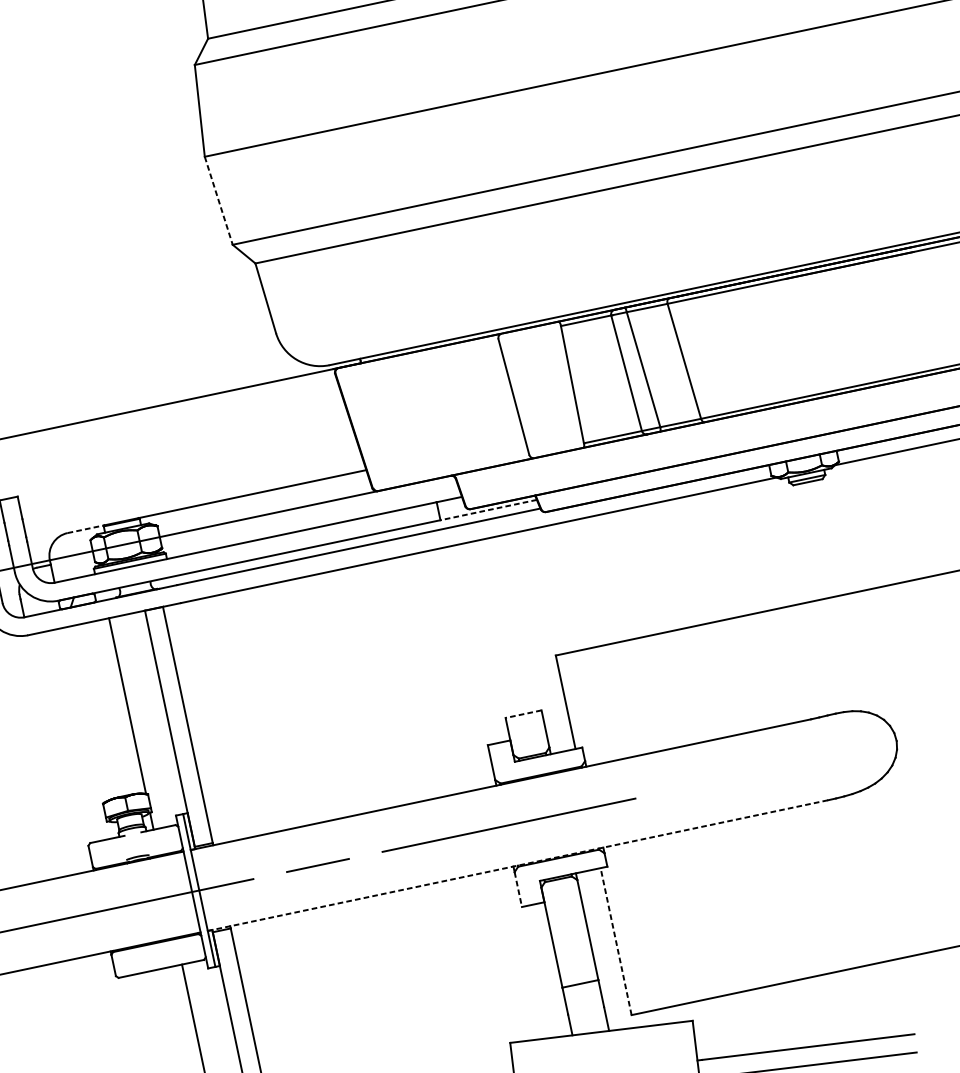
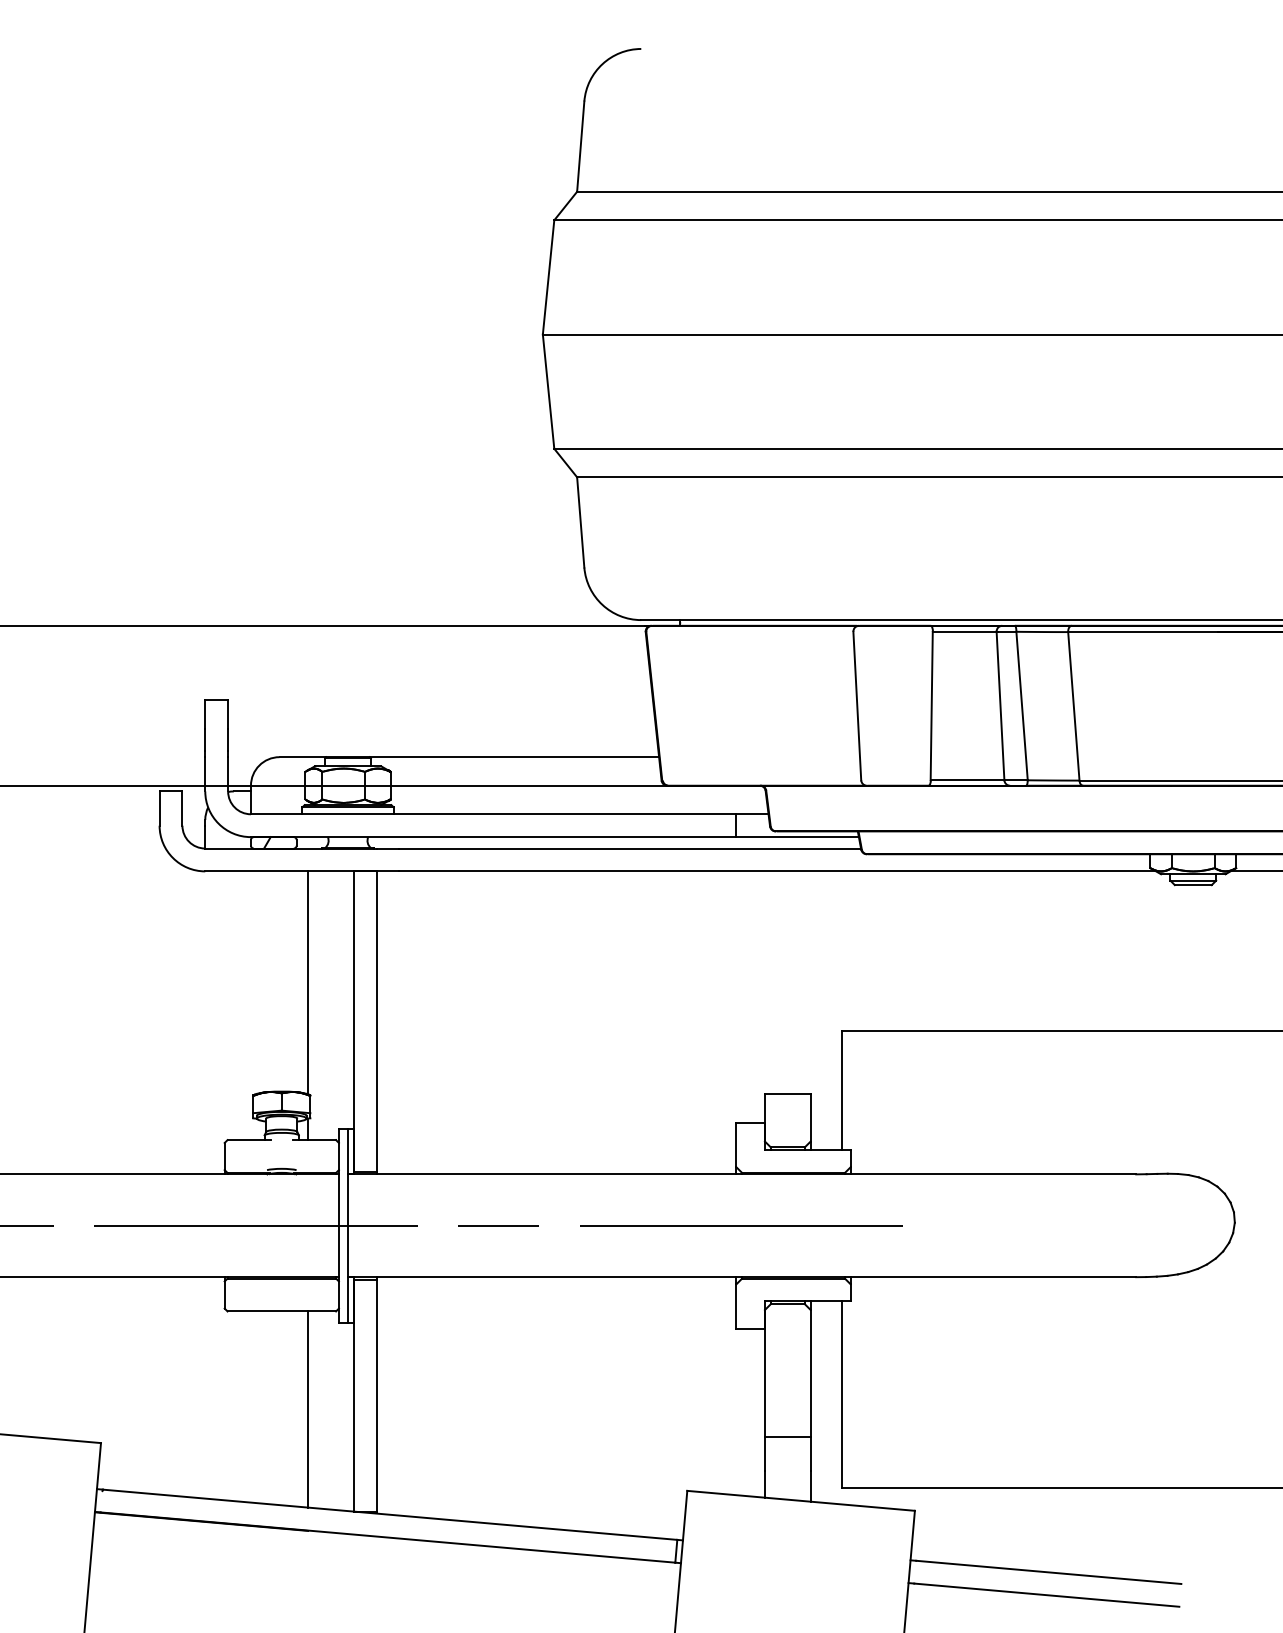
line: (218, 201) -> (548, 392), dashed -> solid
line: (488, 510) -> (797, 837), dashed -> solid
line: (86, 529) -> (303, 757), dashed -> solid
line: (523, 714) -> (787, 1094), dashed -> solid
line: (518, 865) -> (742, 1277), dashed -> solid
line: (518, 889) -> (736, 1306), dashed -> solid
line: (616, 941) -> (842, 1394), dashed -> solid

